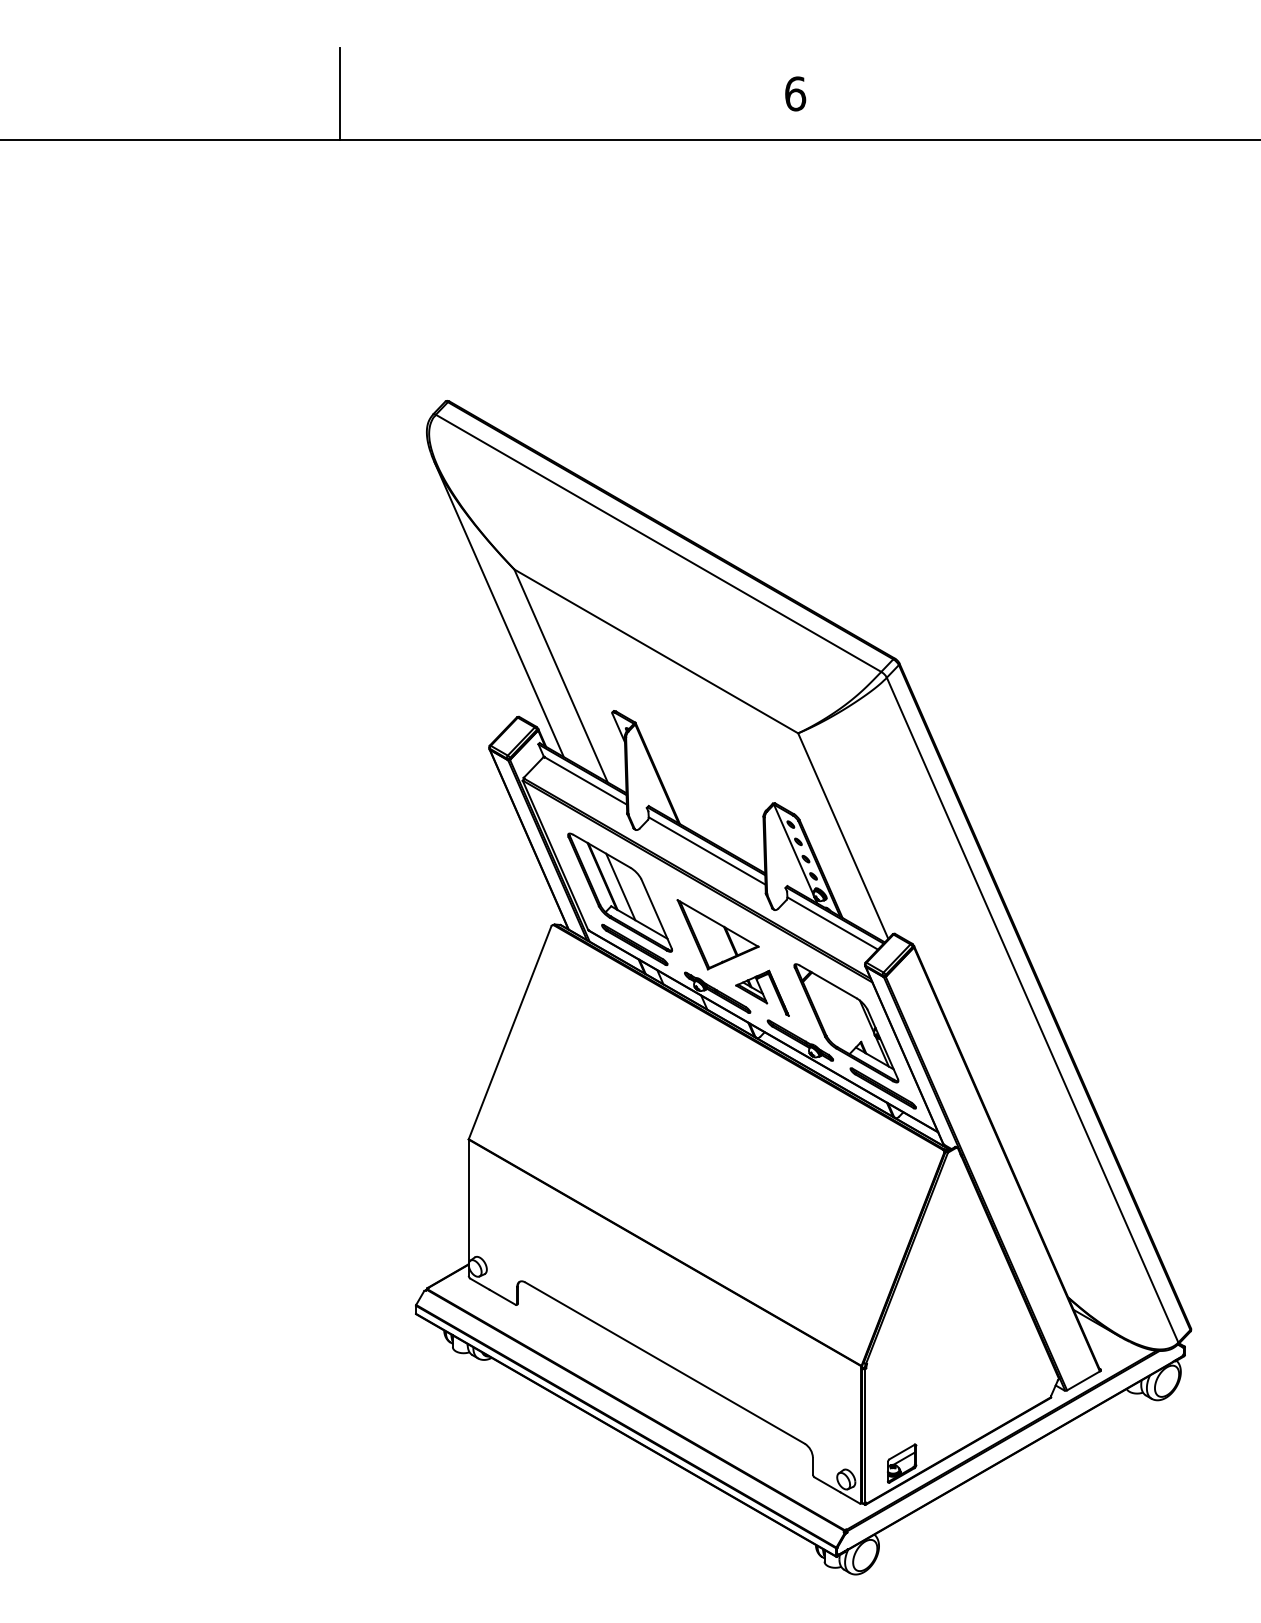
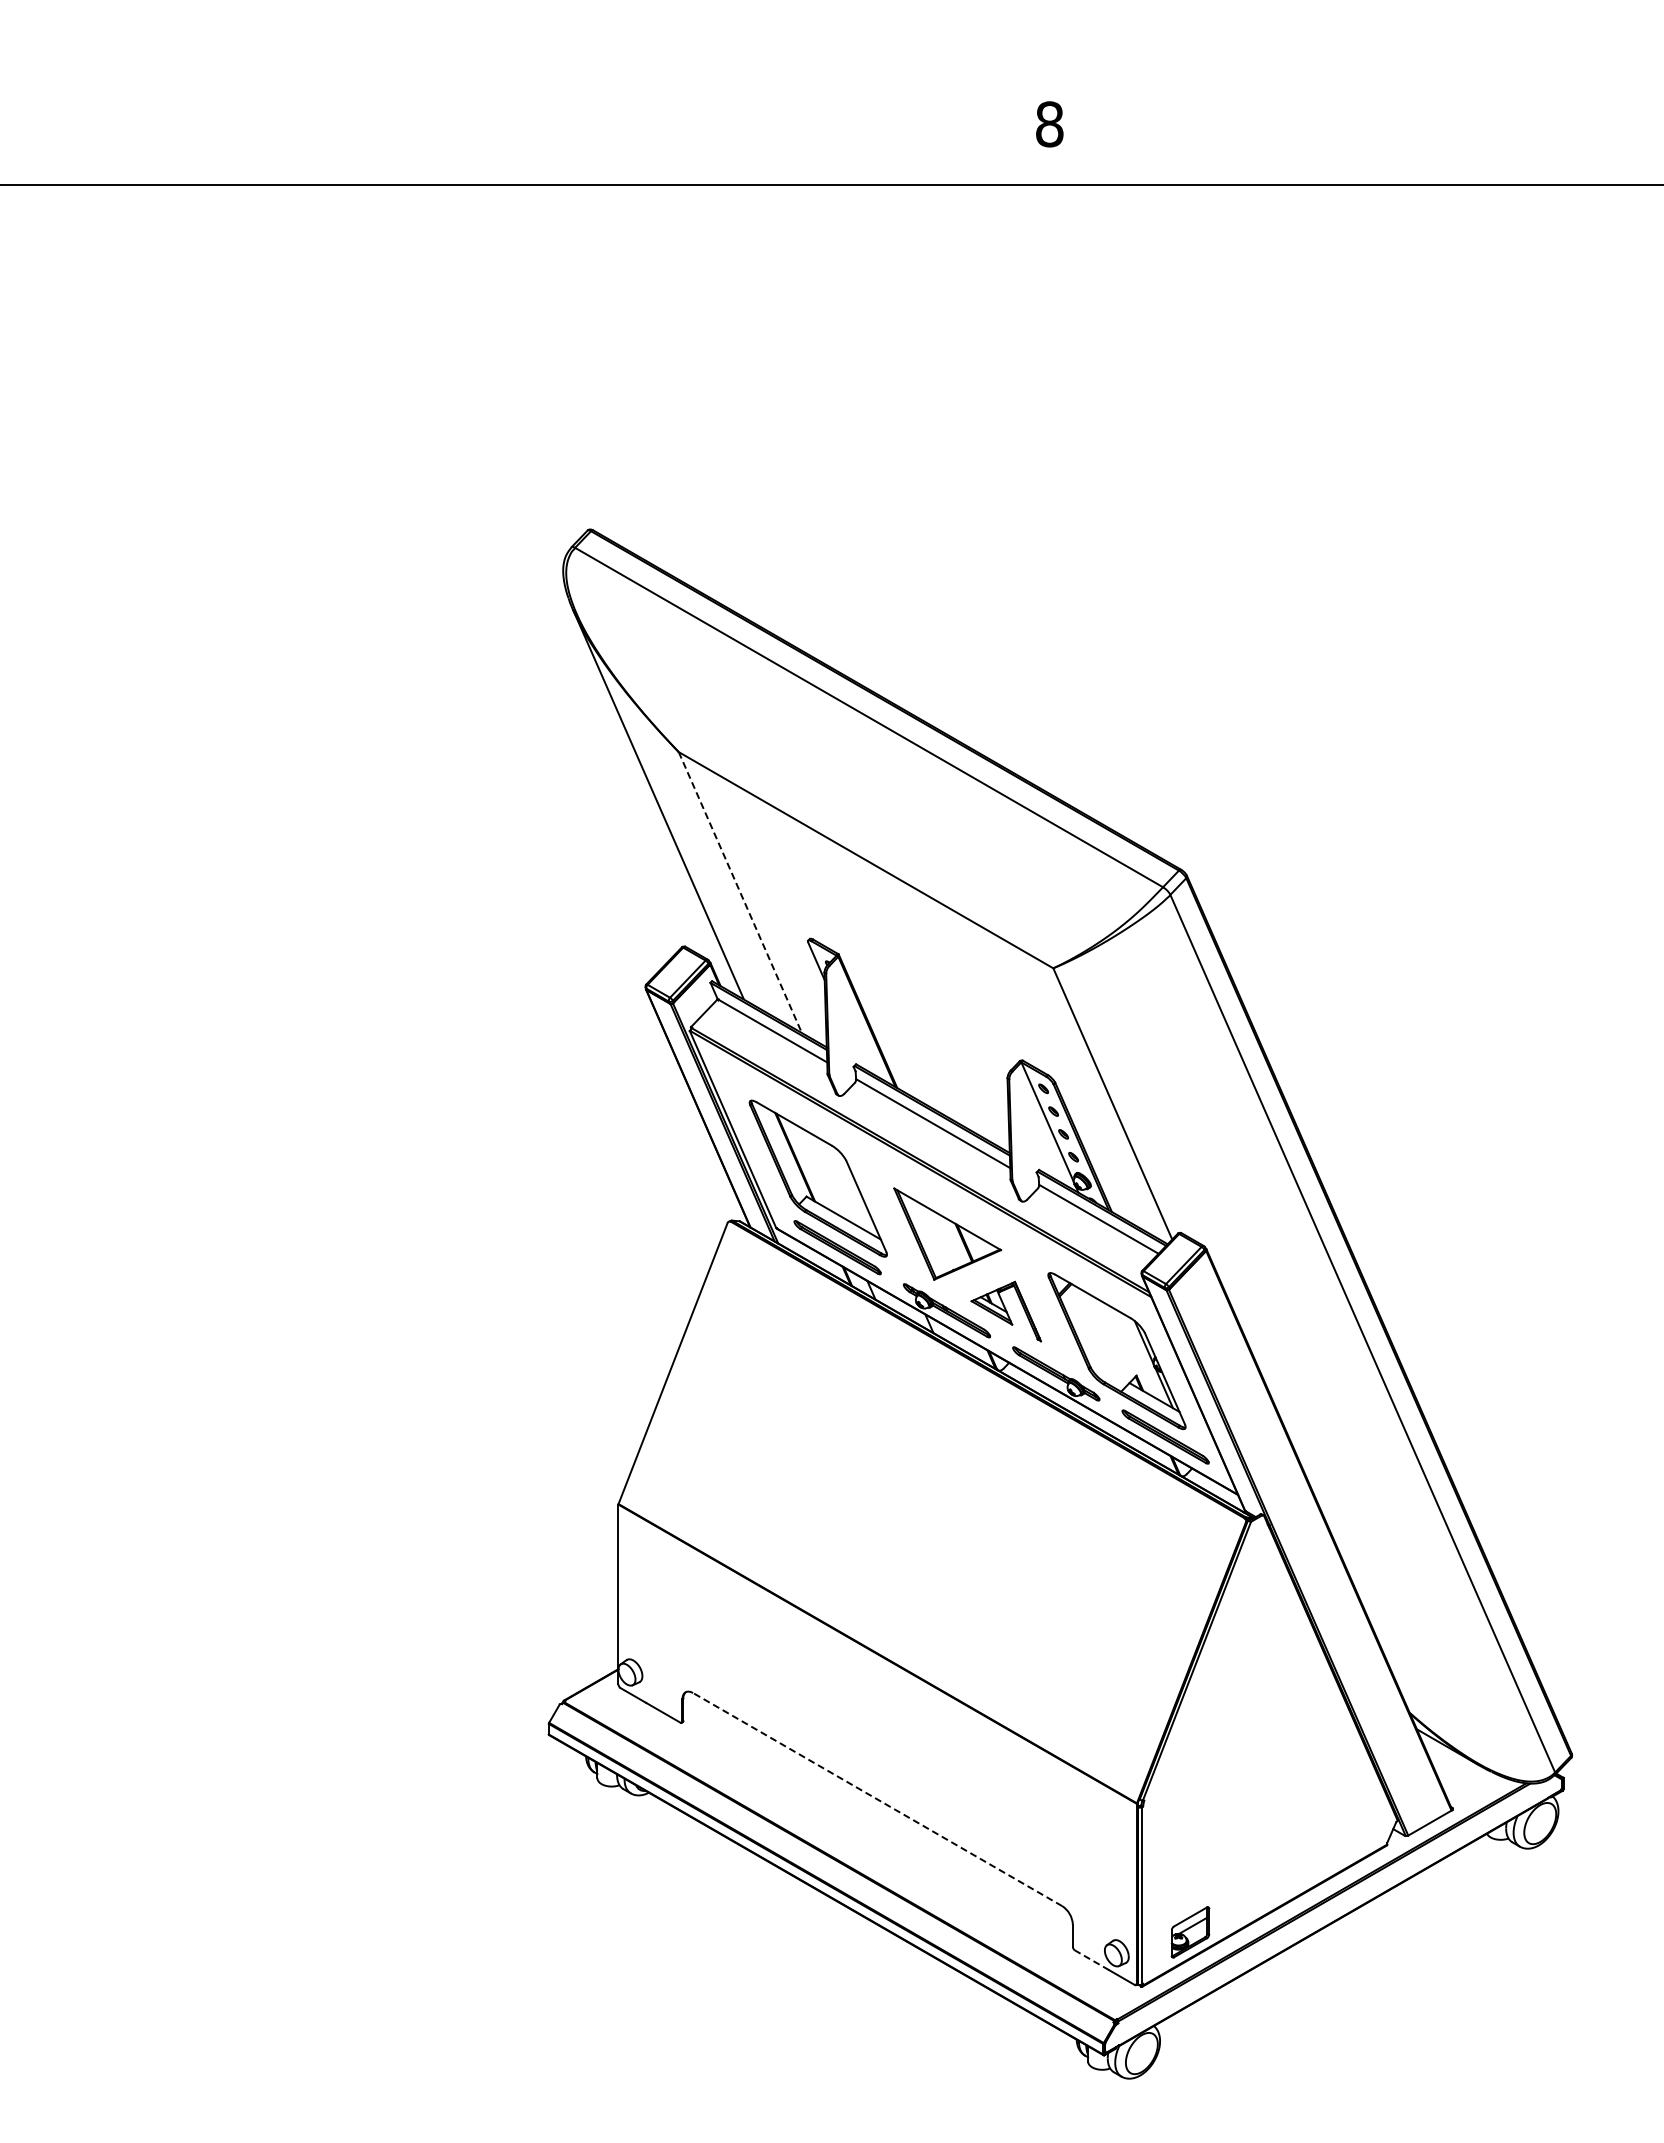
line: (340, 94) -> (449, 124), removed
text: (795, 94) -> (1049, 124), 6 -> 8
line: (561, 676) -> (740, 893), solid -> dashed
line: (620, 887) -> (818, 1171), removed
line: (664, 1363) -> (877, 1799), solid -> dashed
line: (827, 1485) -> (1092, 1960), solid -> dashed

